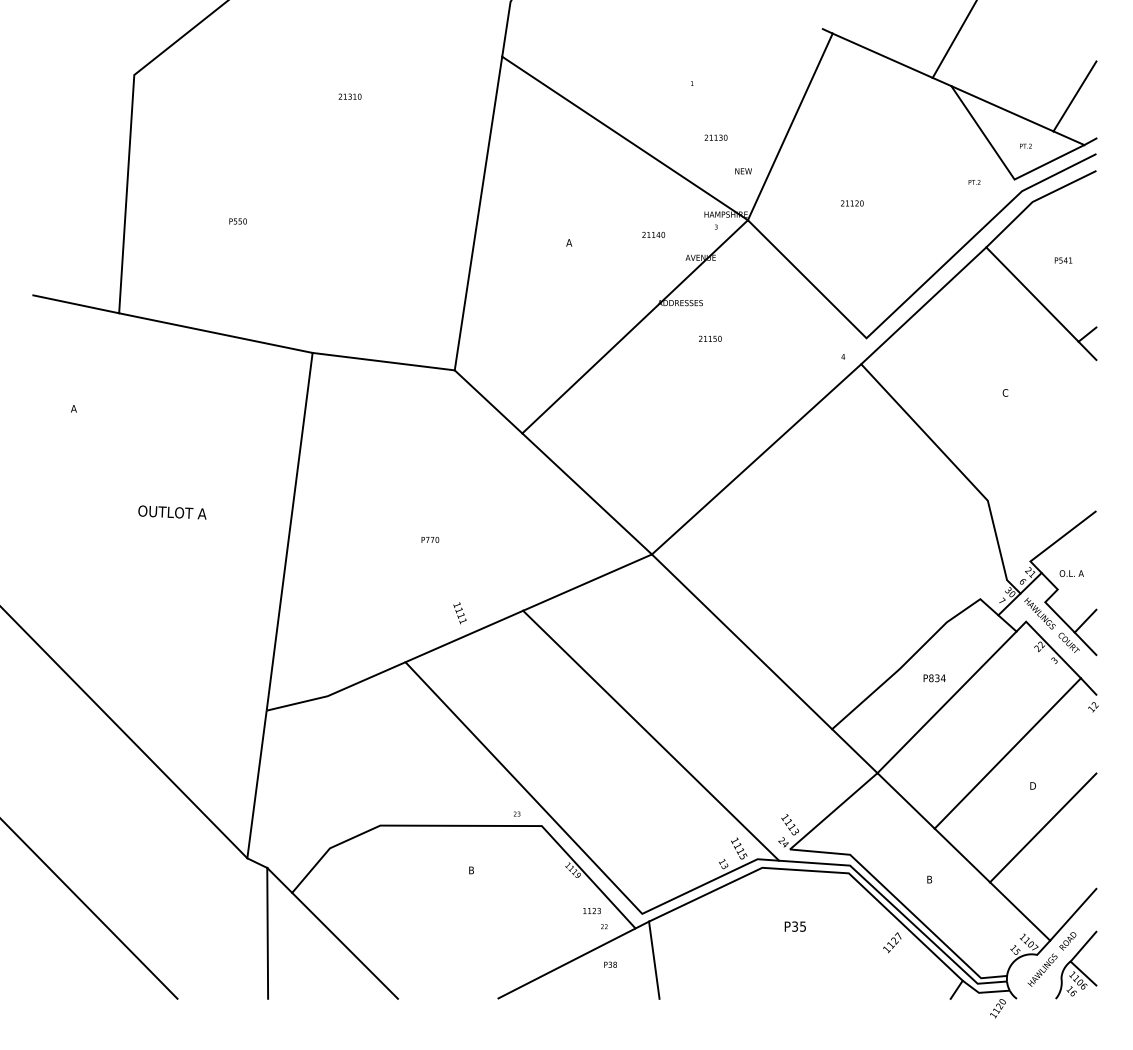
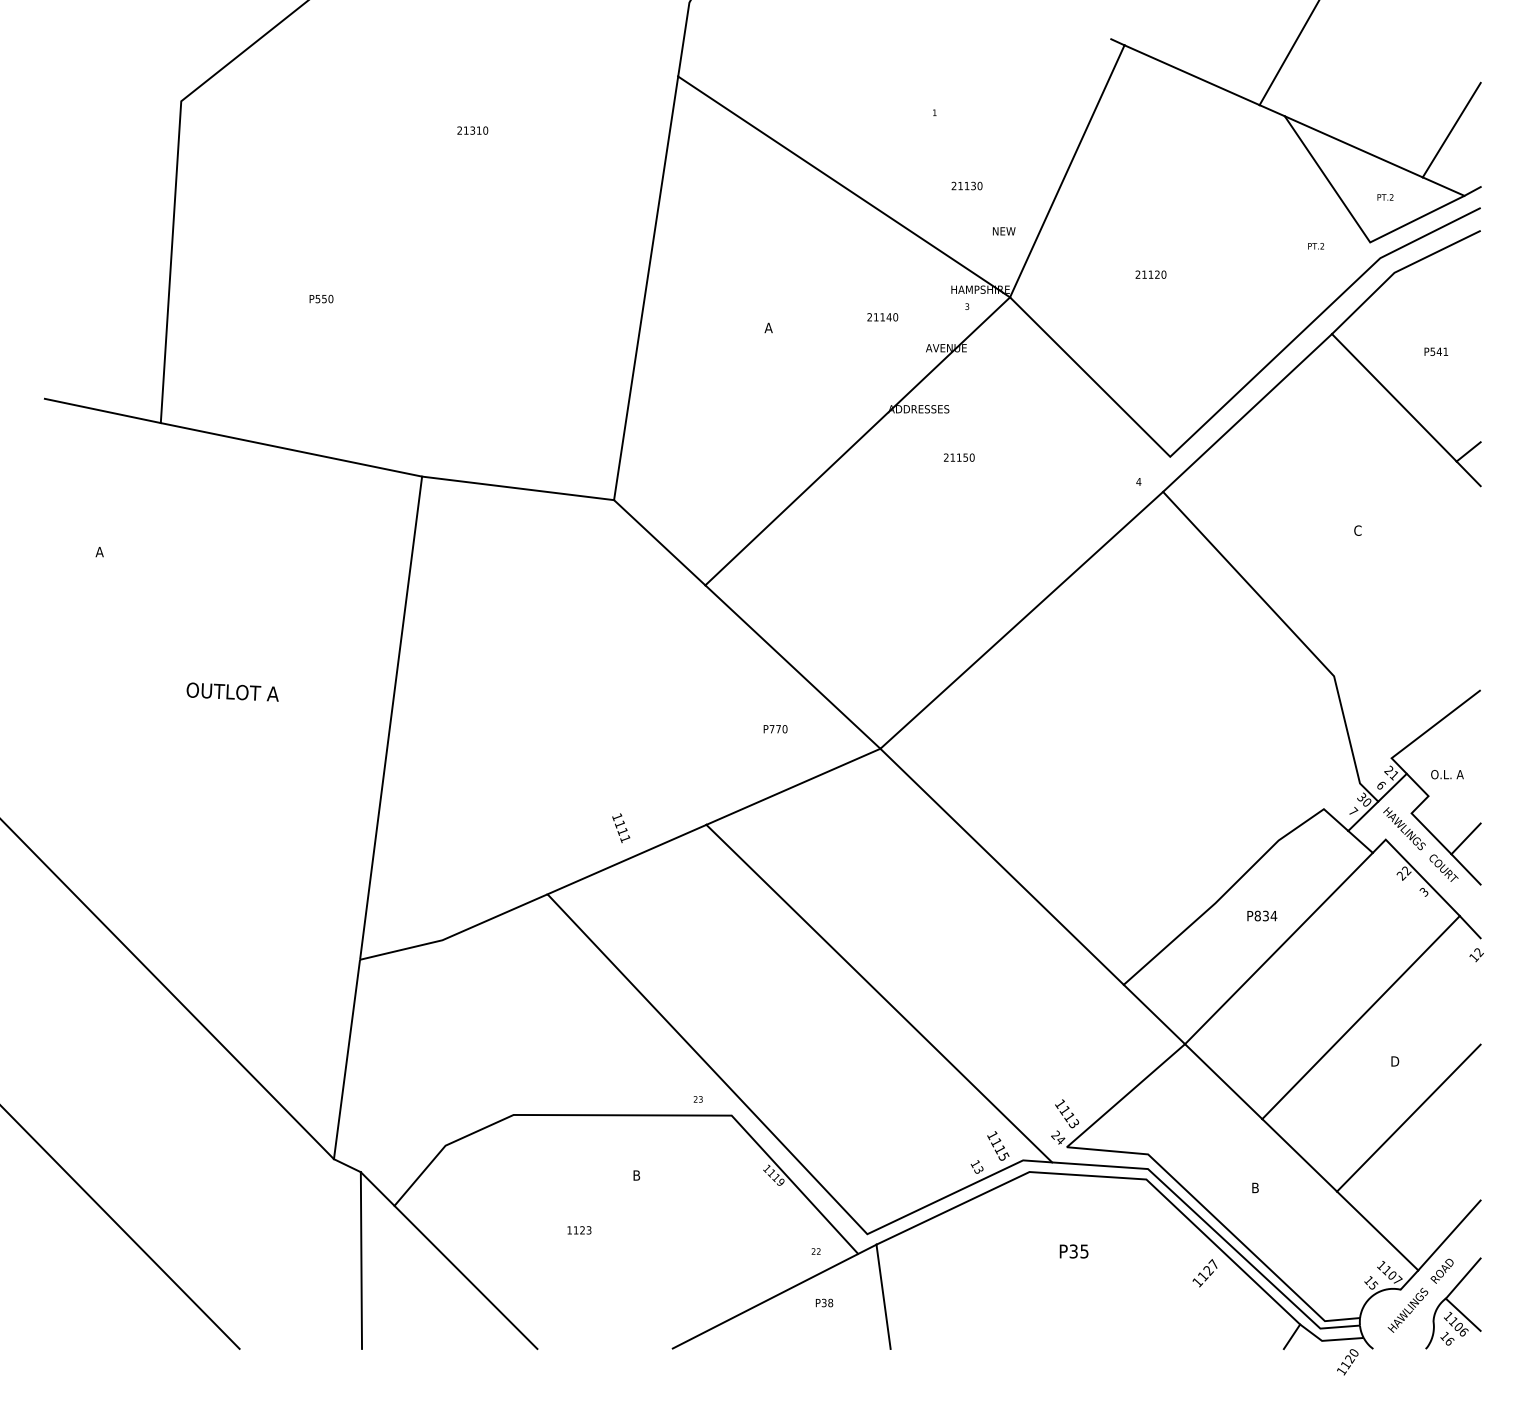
text: (430, 539) -> (775, 728), moved
text: (591, 911) -> (578, 1231), moved

